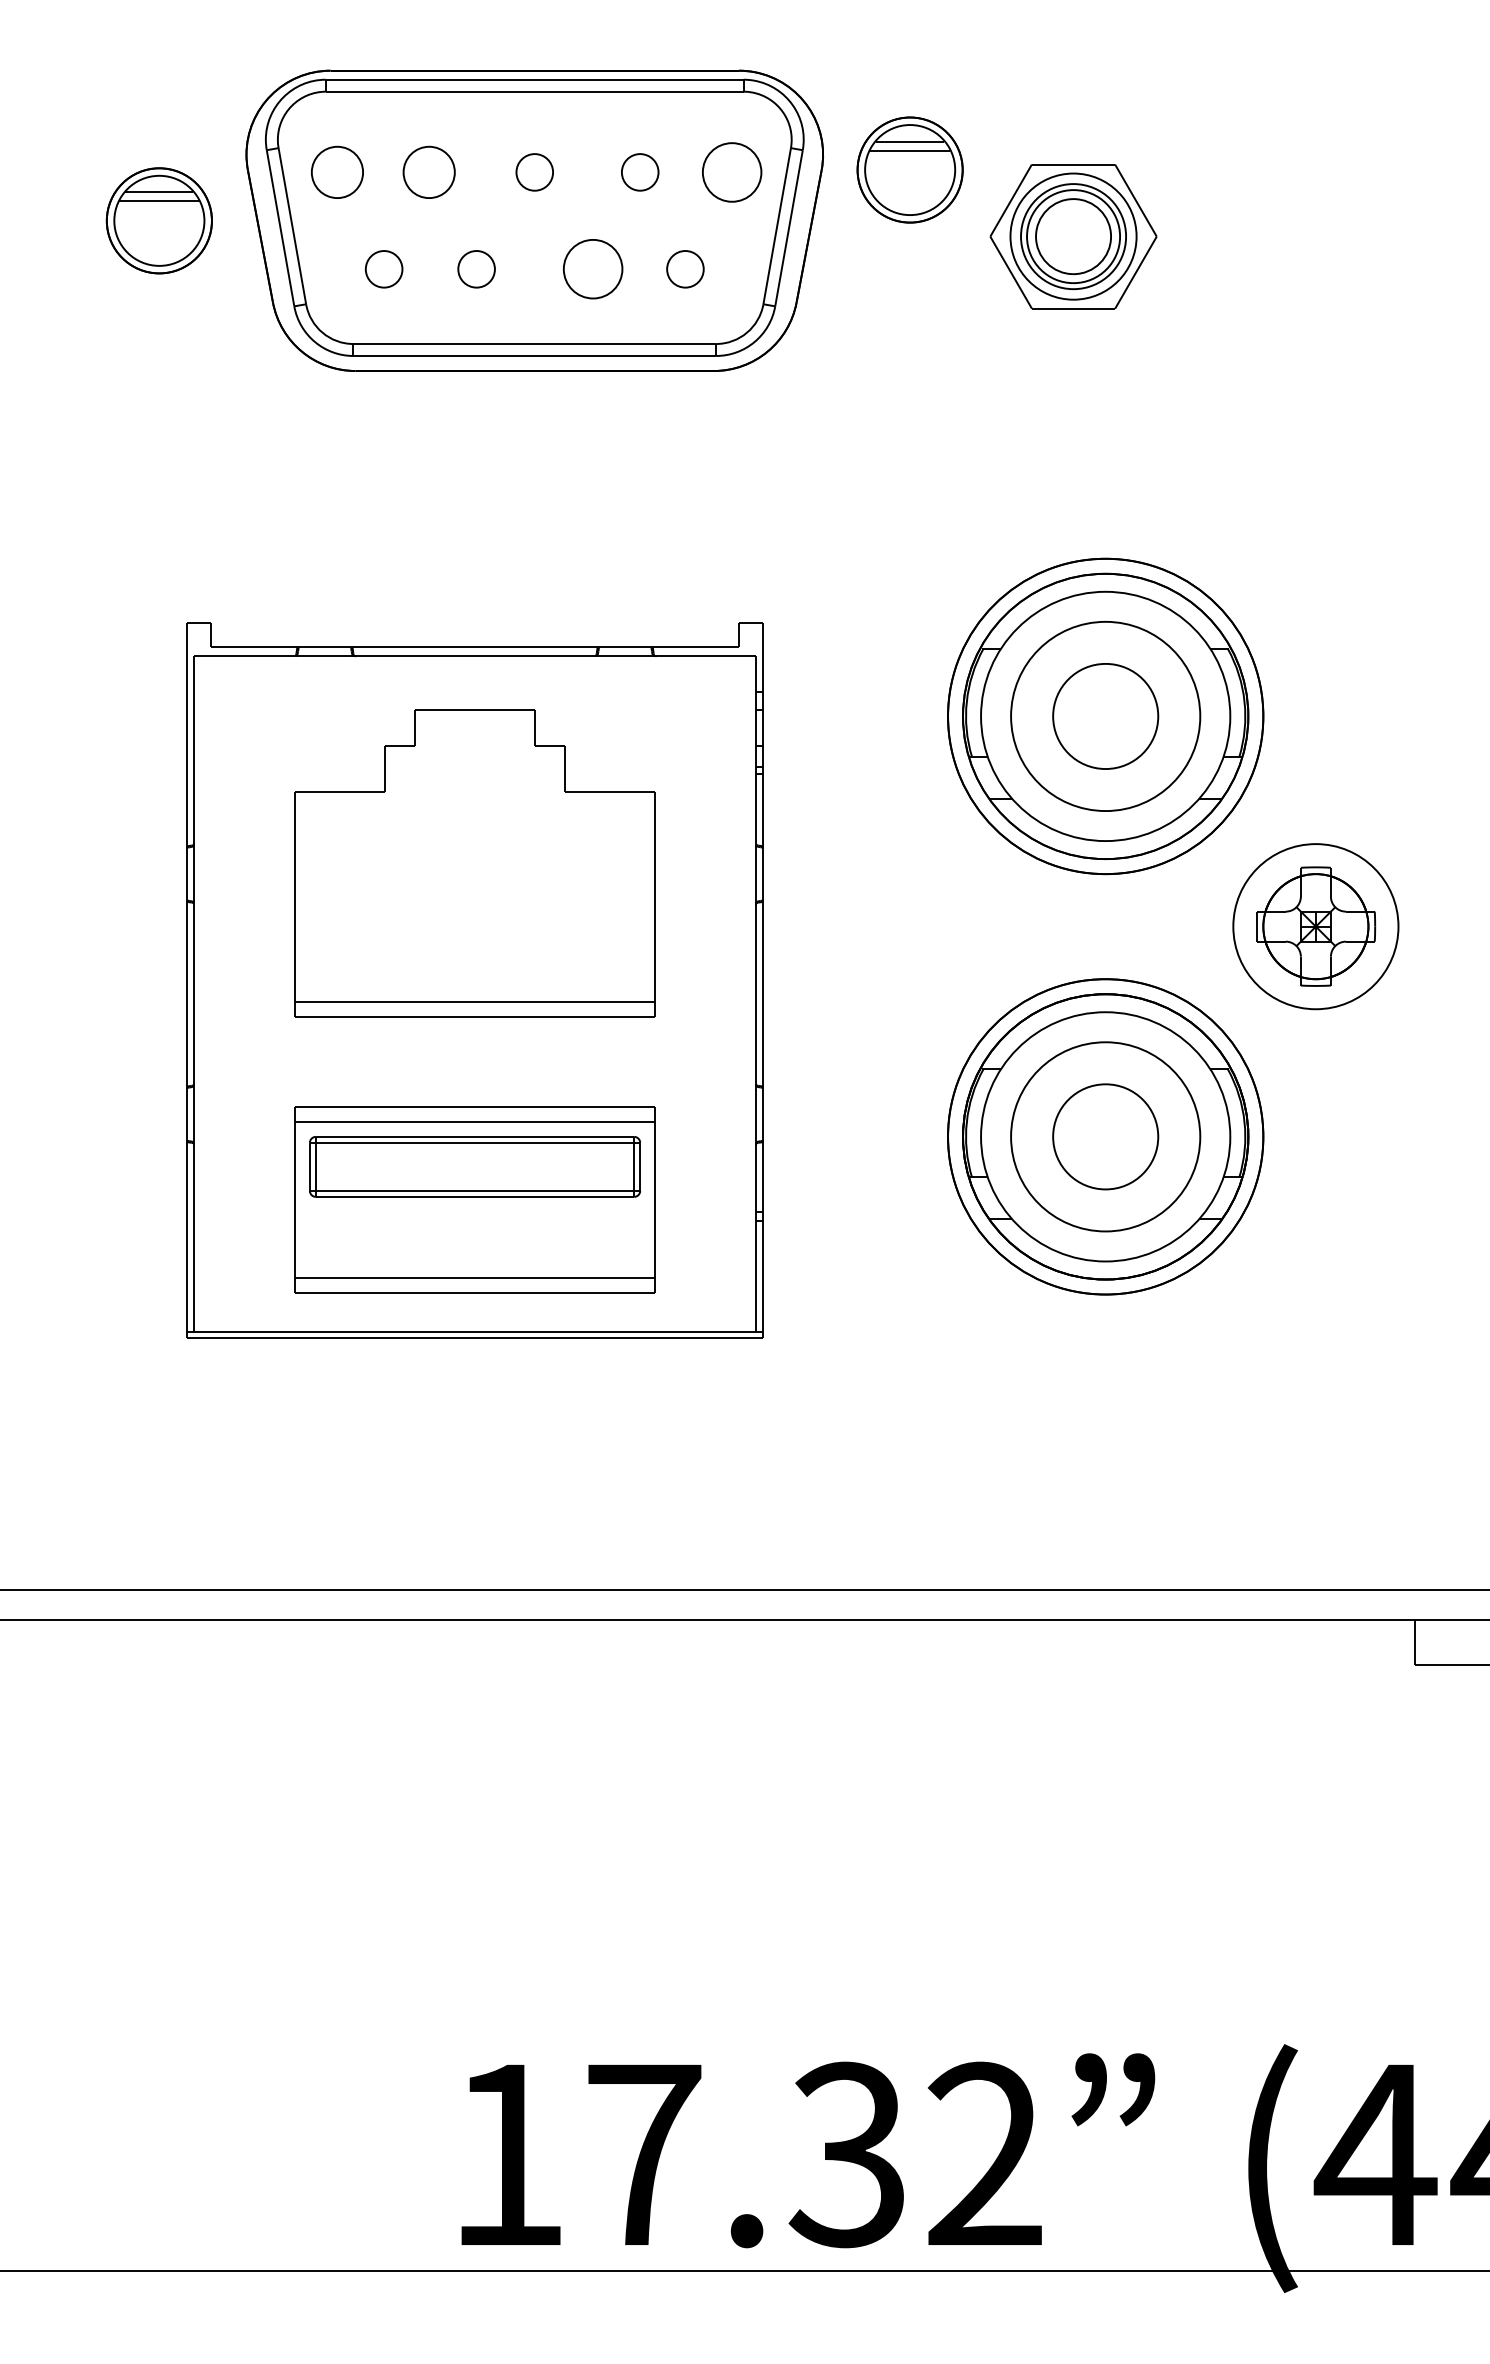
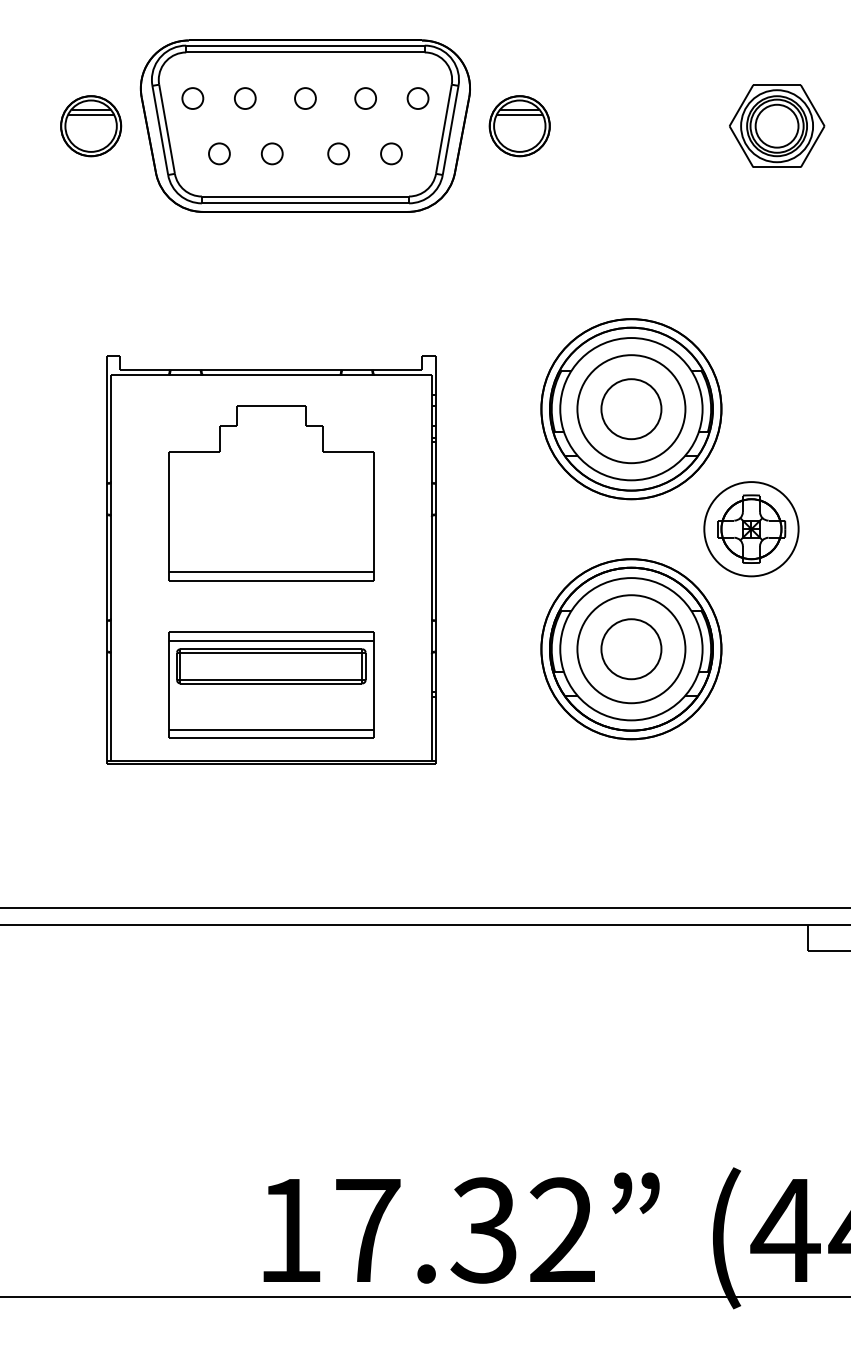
part: (909, 170) -> (519, 126), moved
part: (336, 172) -> (192, 98), size x0.71
part: (429, 172) -> (245, 98), size x0.71
part: (730, 172) -> (417, 98), size x0.62
part: (1074, 235) -> (777, 125), moved
part: (592, 268) -> (338, 153), size x0.62

